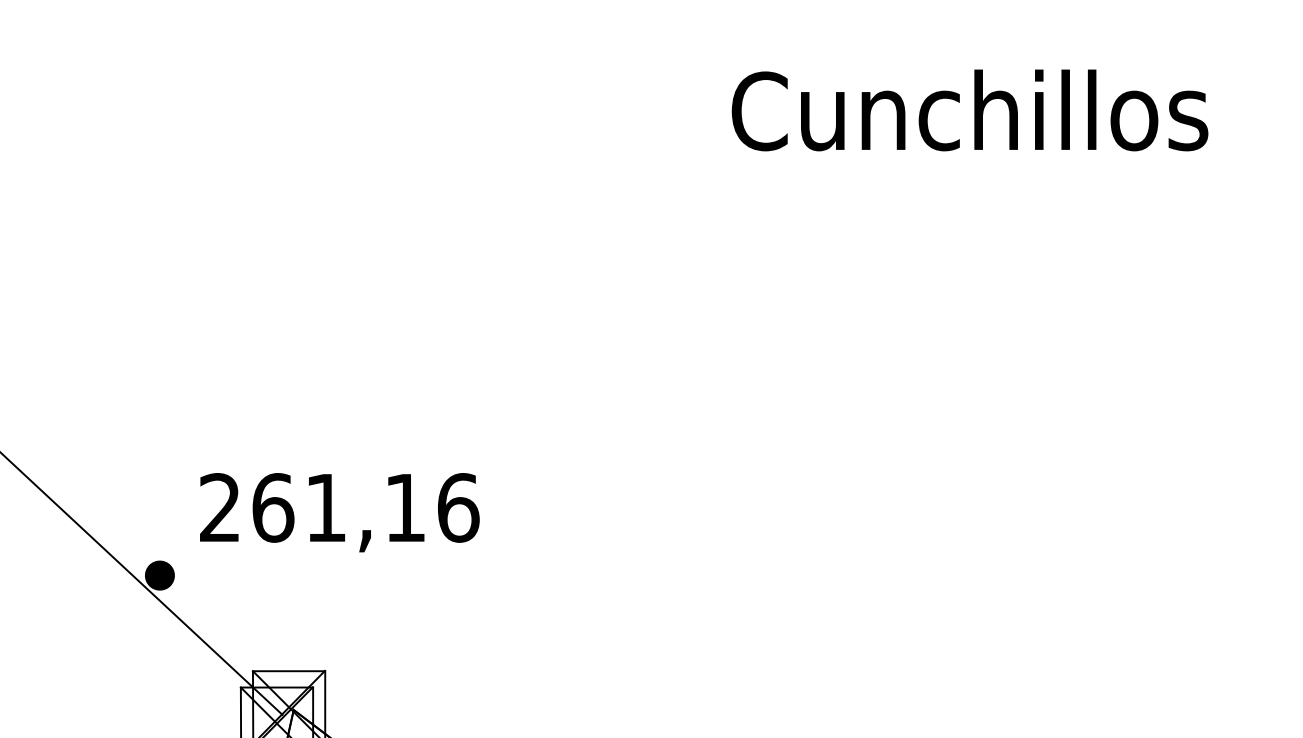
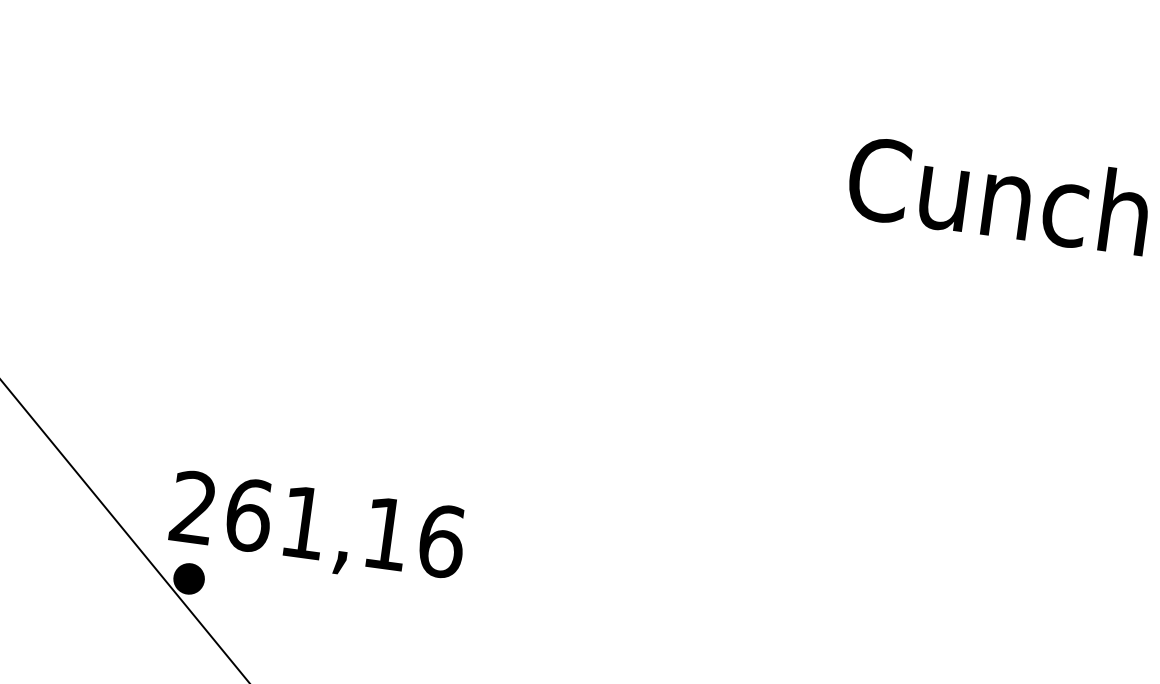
text: (339, 512) -> (317, 529), moved

